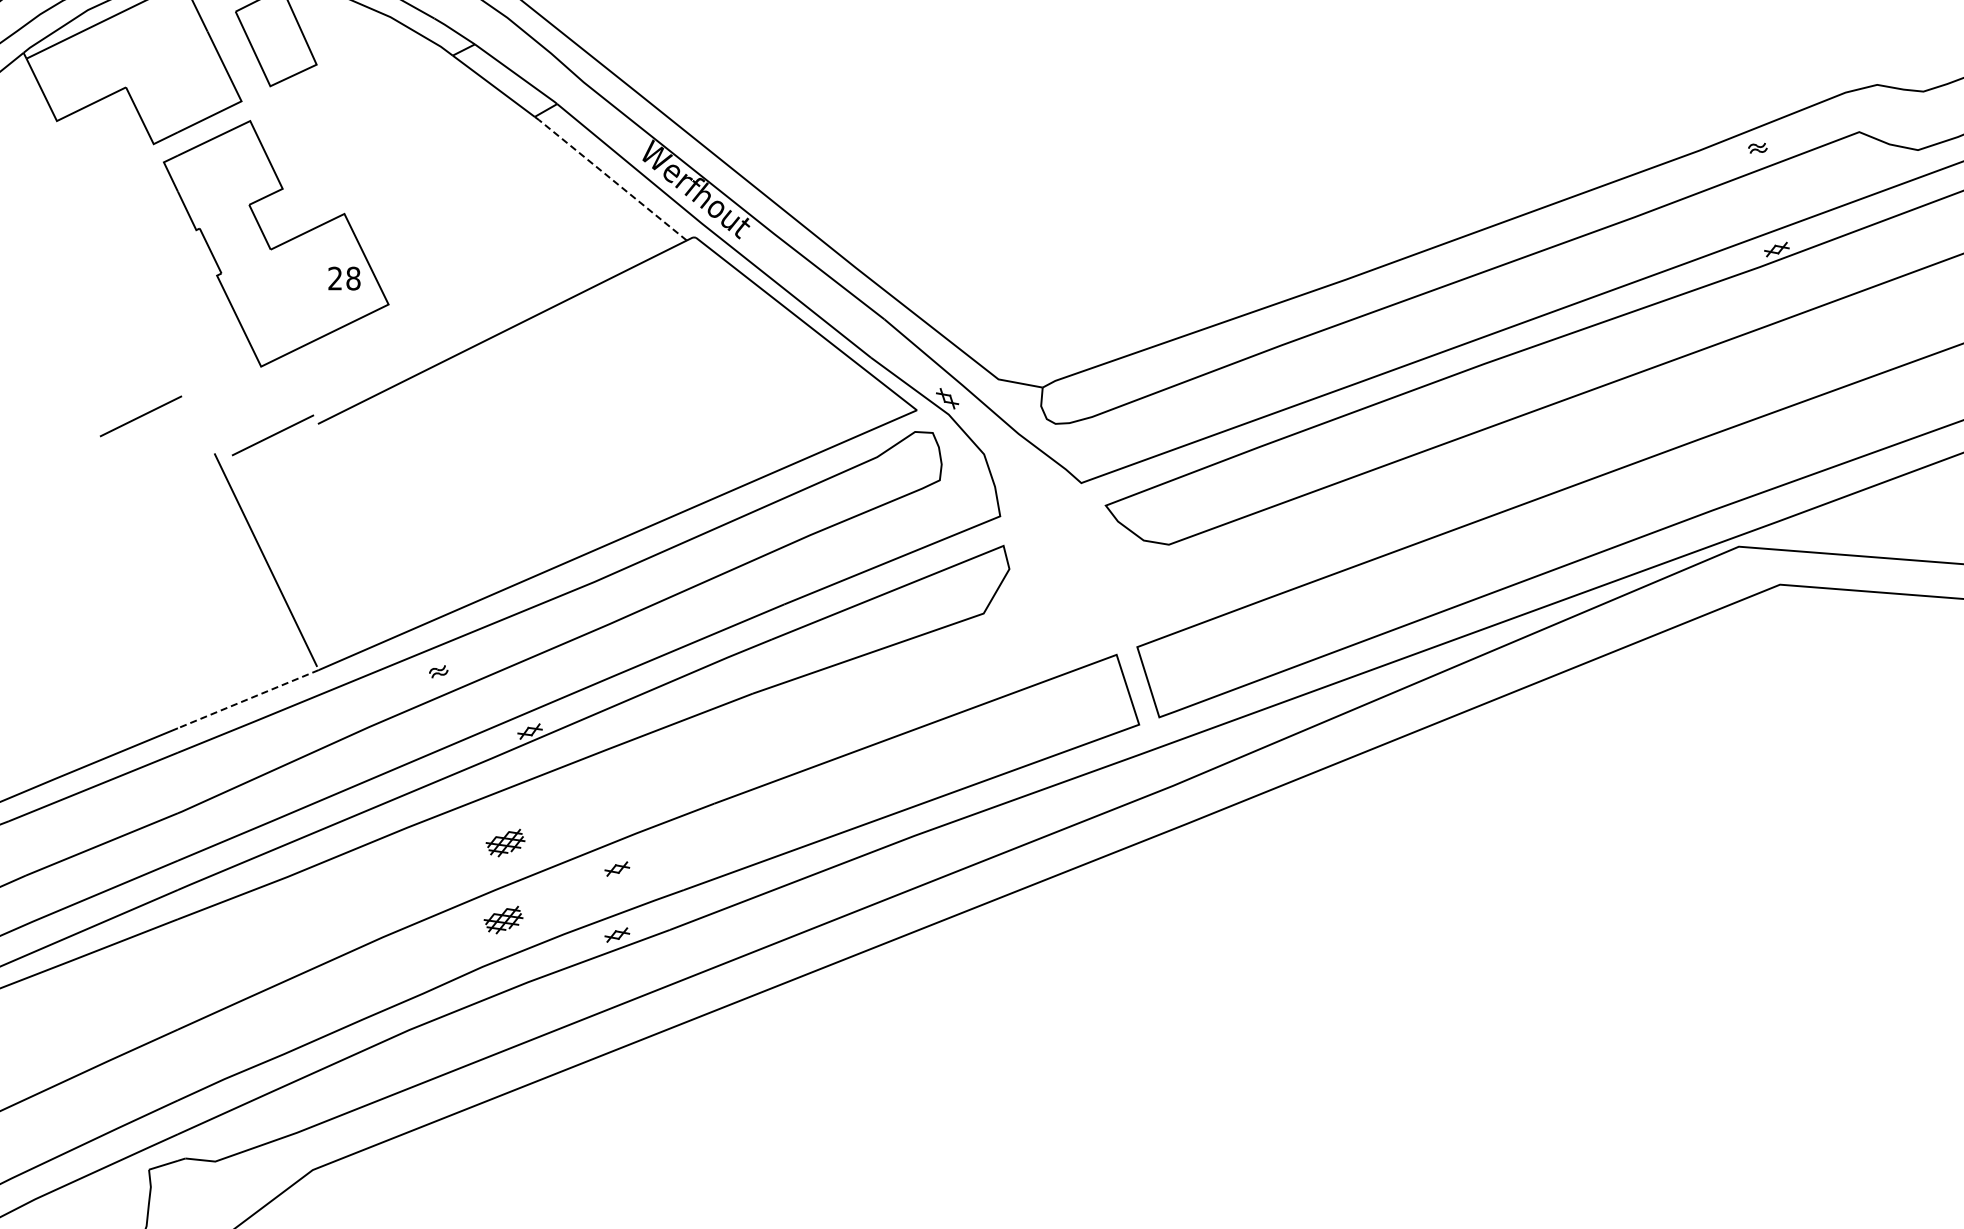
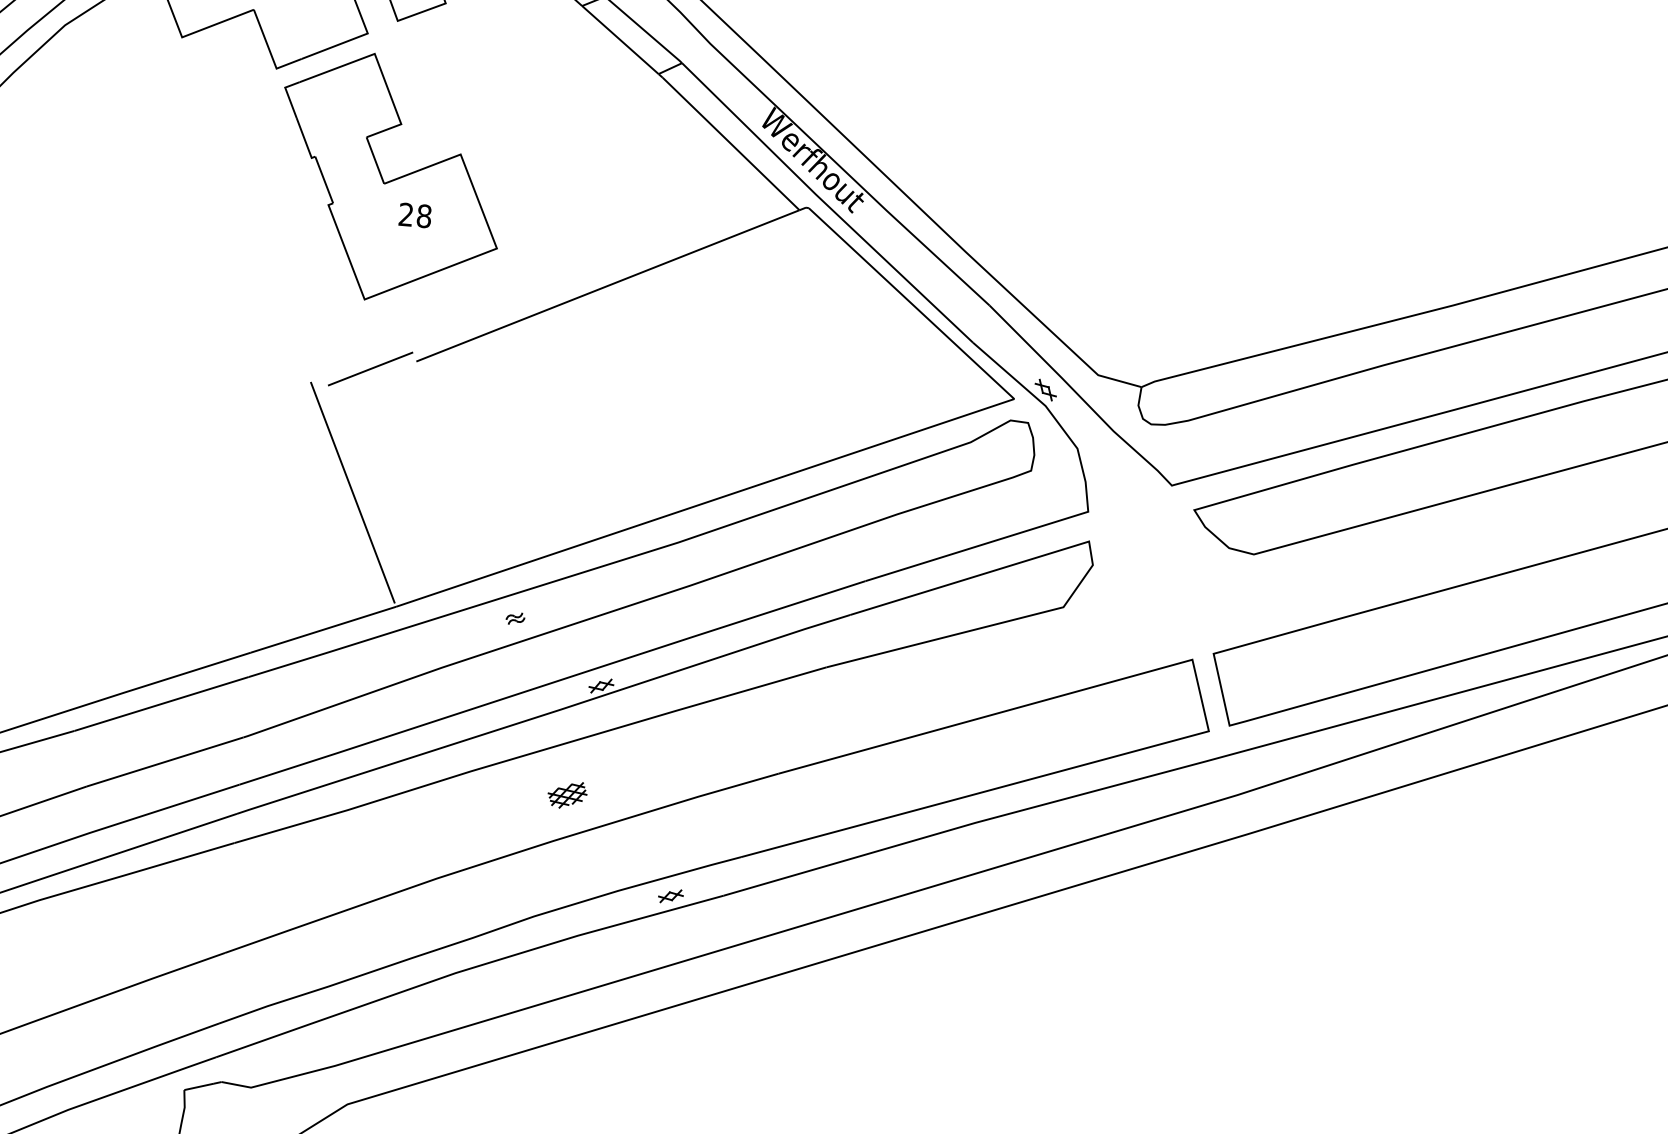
line: (612, 180) -> (730, 144), dashed -> solid
text: (344, 278) -> (415, 215), moved
line: (140, 416) -> (240, 338), removed
line: (247, 699) -> (322, 629), dashed -> solid
part: (617, 868) -> (676, 829), removed
part: (503, 919) -> (558, 871), removed

